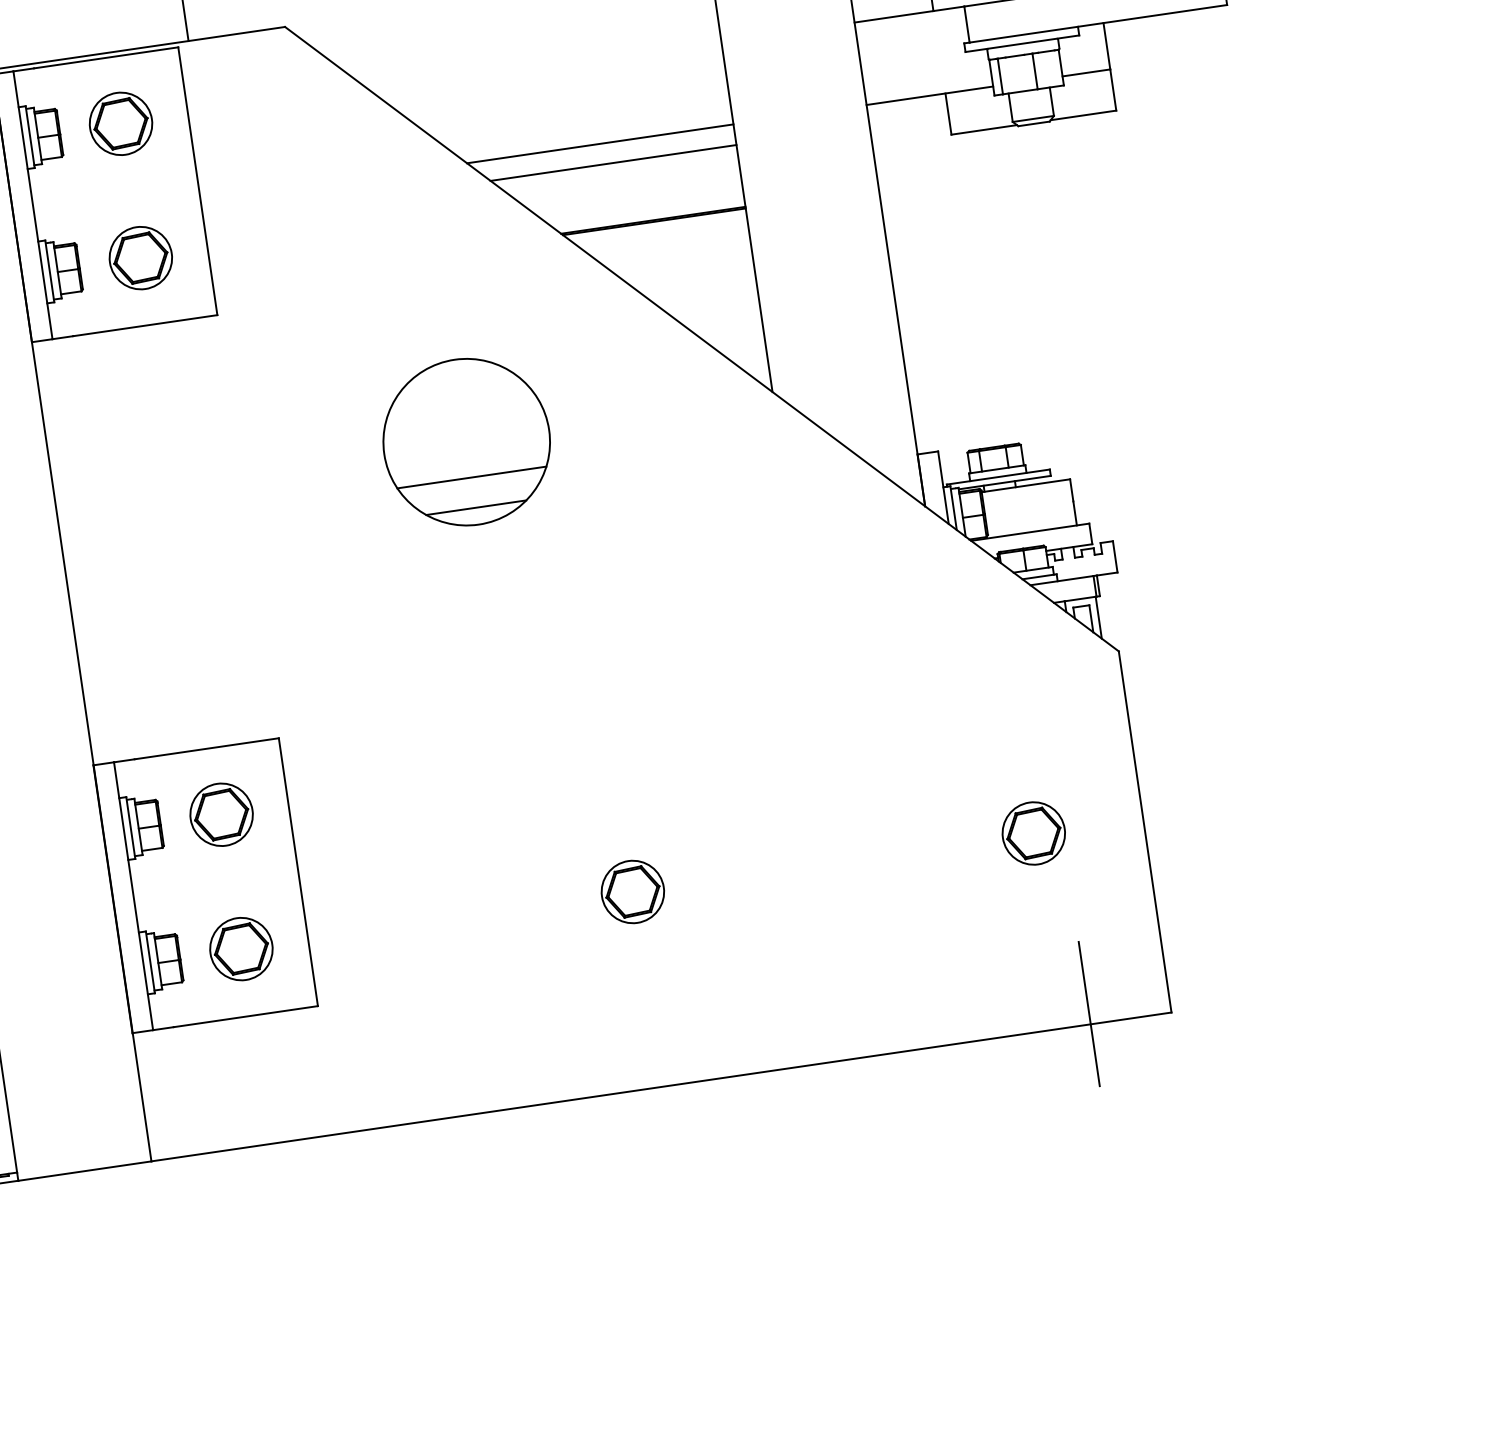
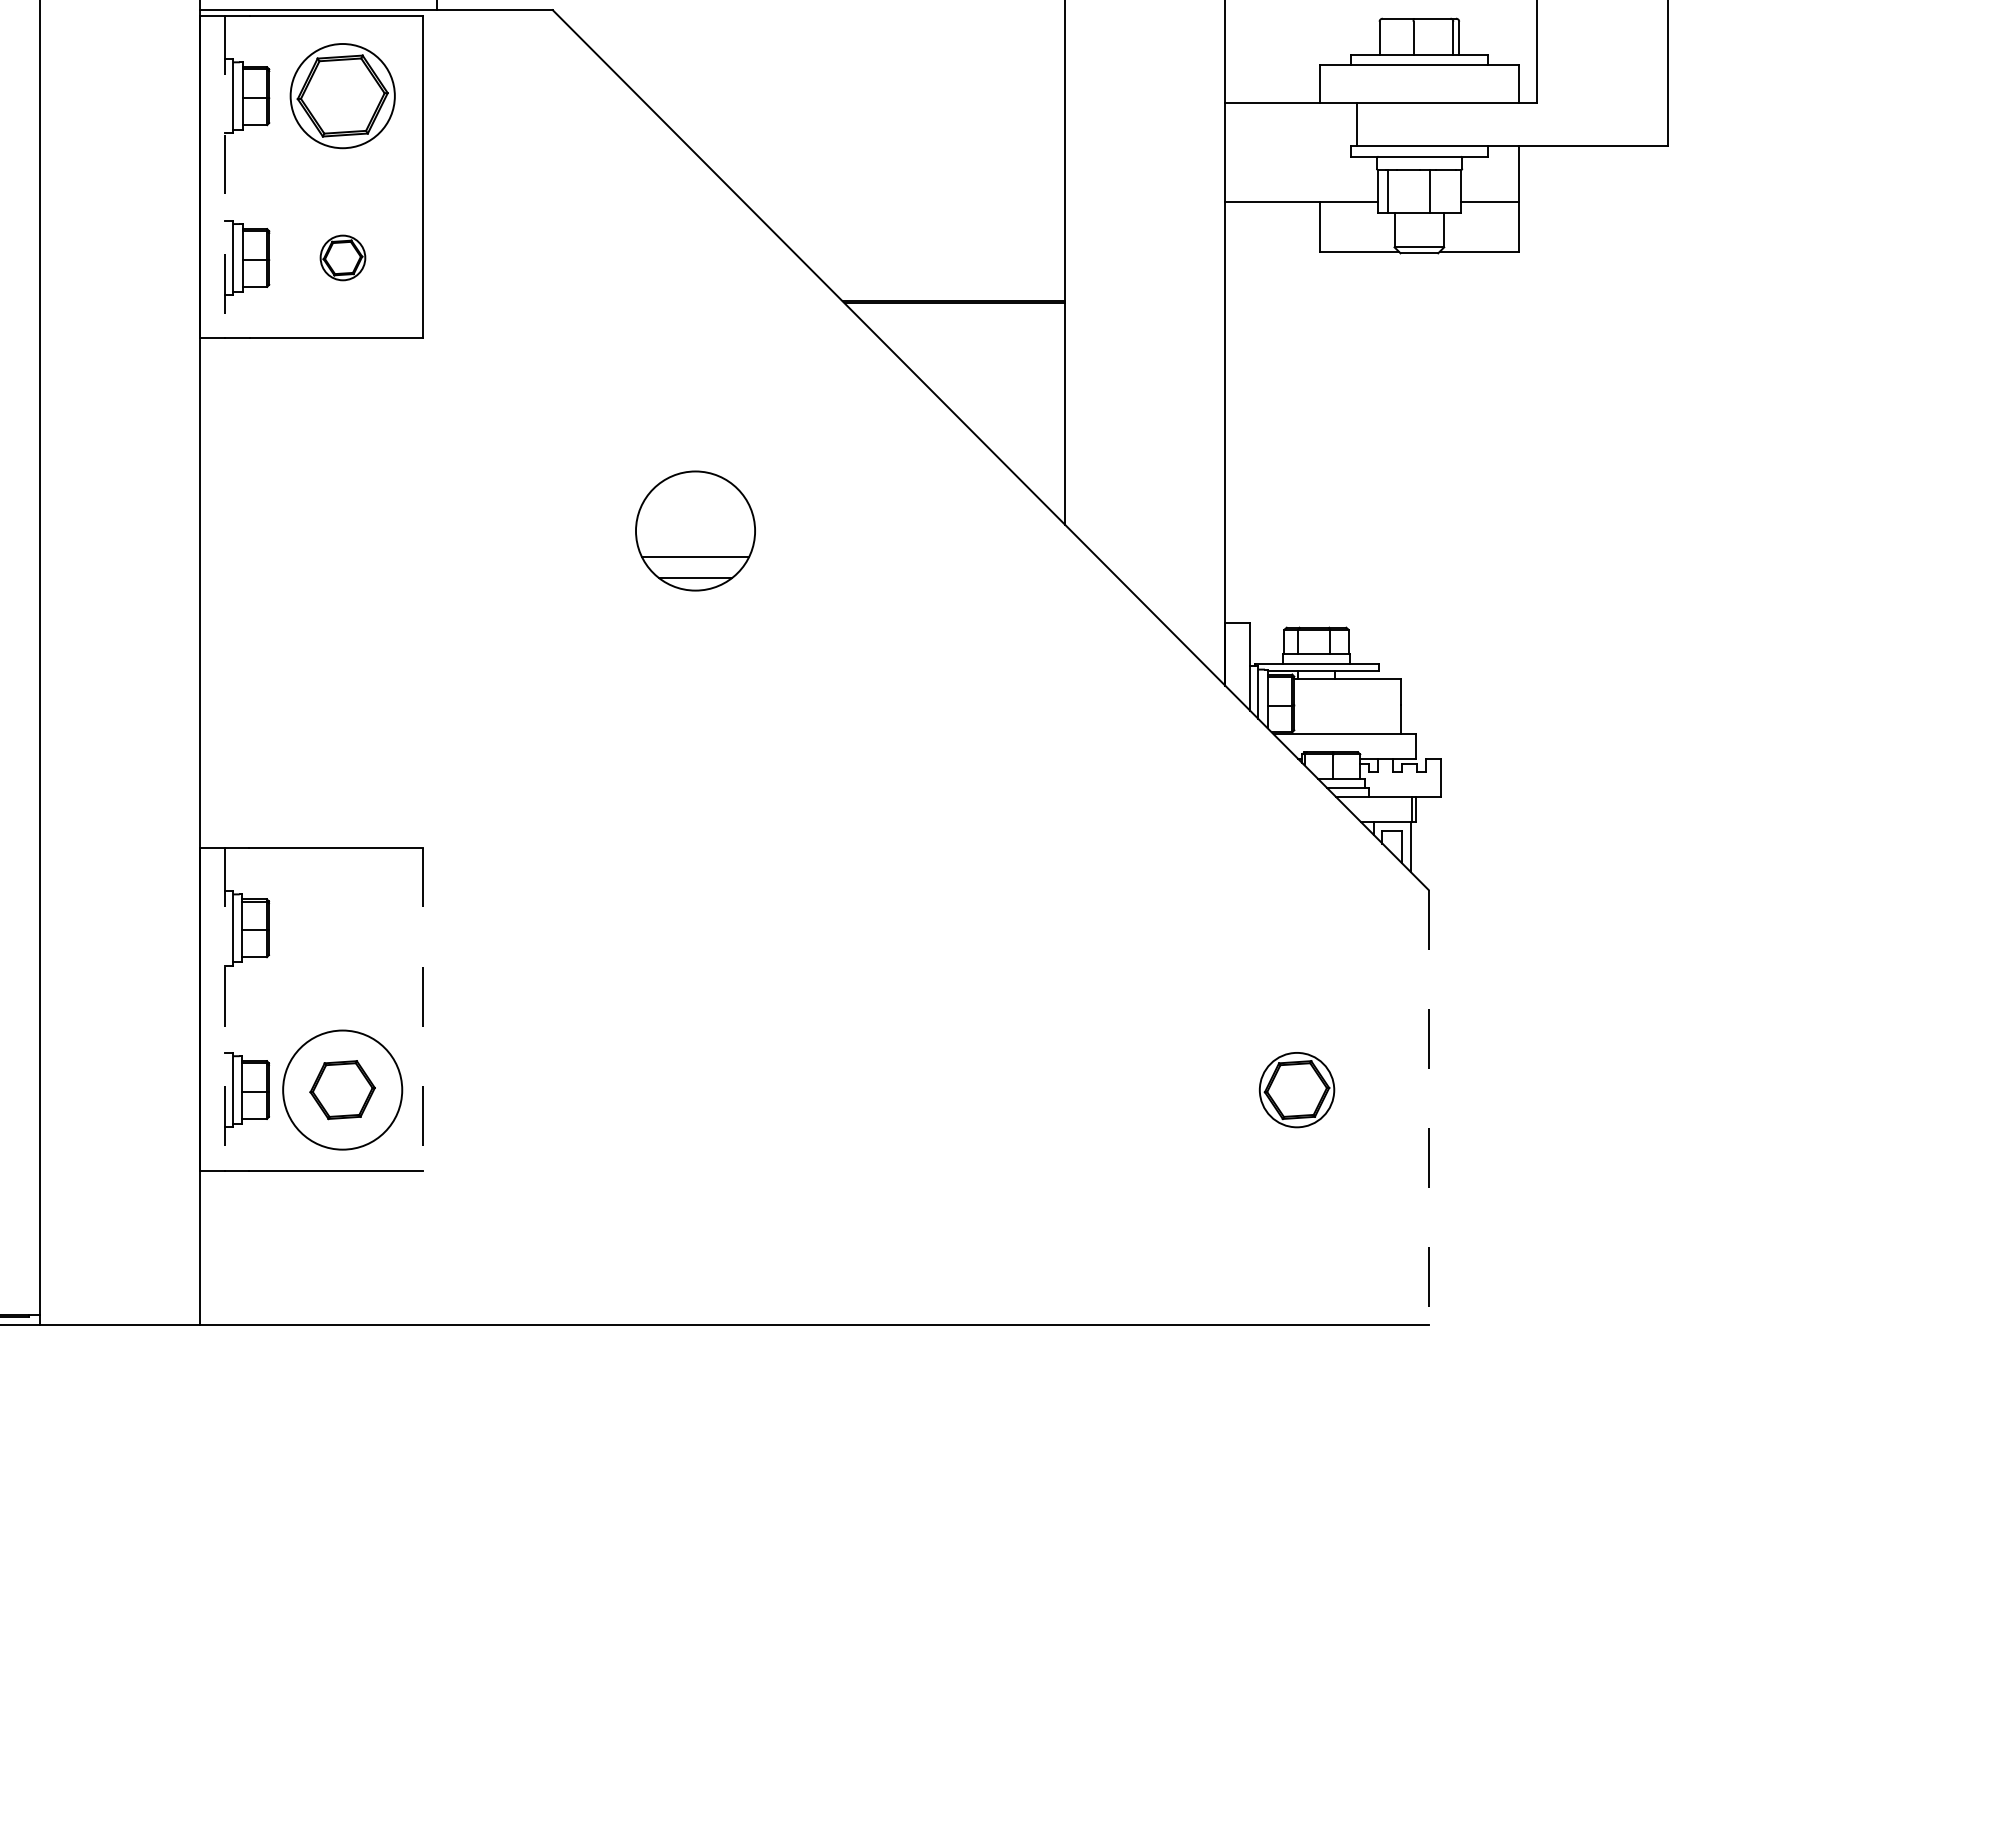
part: (120, 124) -> (342, 96), size x1.4
line: (599, 144) -> (903, 202), removed
line: (613, 163) -> (916, 227), removed
line: (32, 205) -> (224, 177), solid -> dashed
part: (140, 257) -> (342, 257), size x0.6
part: (466, 441) -> (695, 530), size x0.6
part: (221, 814) -> (342, 928), removed
line: (1145, 832) -> (1428, 1107), solid -> dashed
line: (298, 872) -> (423, 1009), solid -> dashed
part: (633, 892) -> (814, 1090), removed
line: (133, 896) -> (224, 1009), solid -> dashed
circle: (241, 948) -> (342, 1089), size x1.6
line: (1089, 1013) -> (1331, 1312), removed

